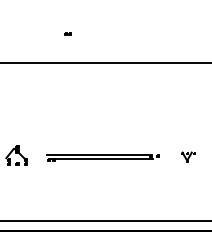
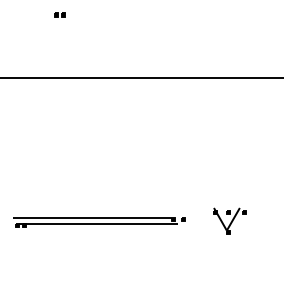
part: (67, 33) -> (59, 14), moved
part: (188, 156) -> (230, 220), size x1.67

